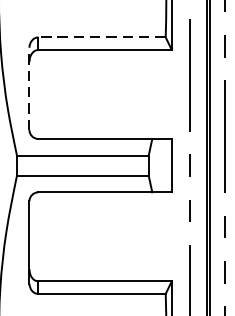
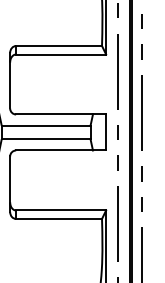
line: (102, 38) -> (59, 46), dashed -> solid
line: (29, 88) -> (10, 80), dashed -> solid

